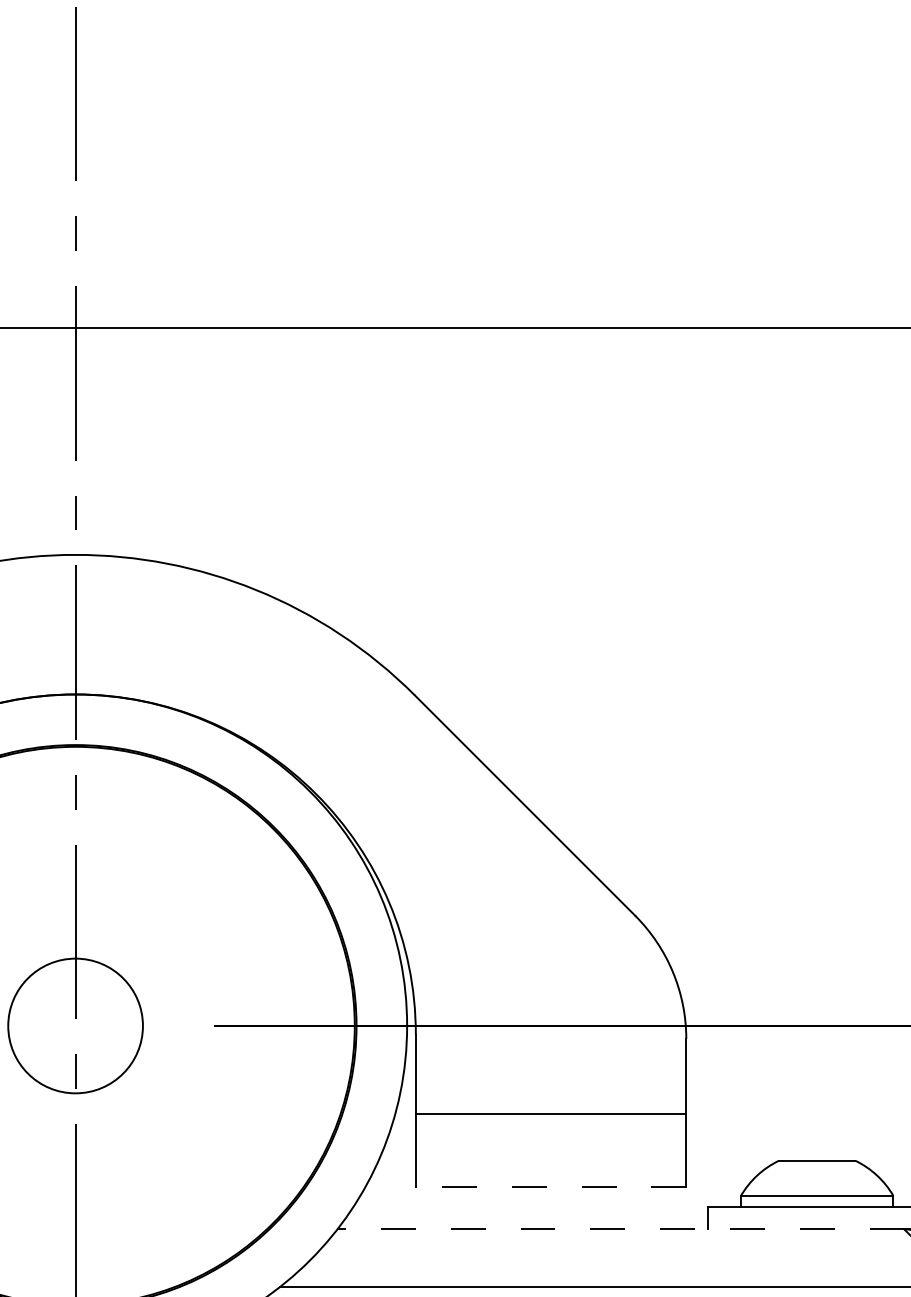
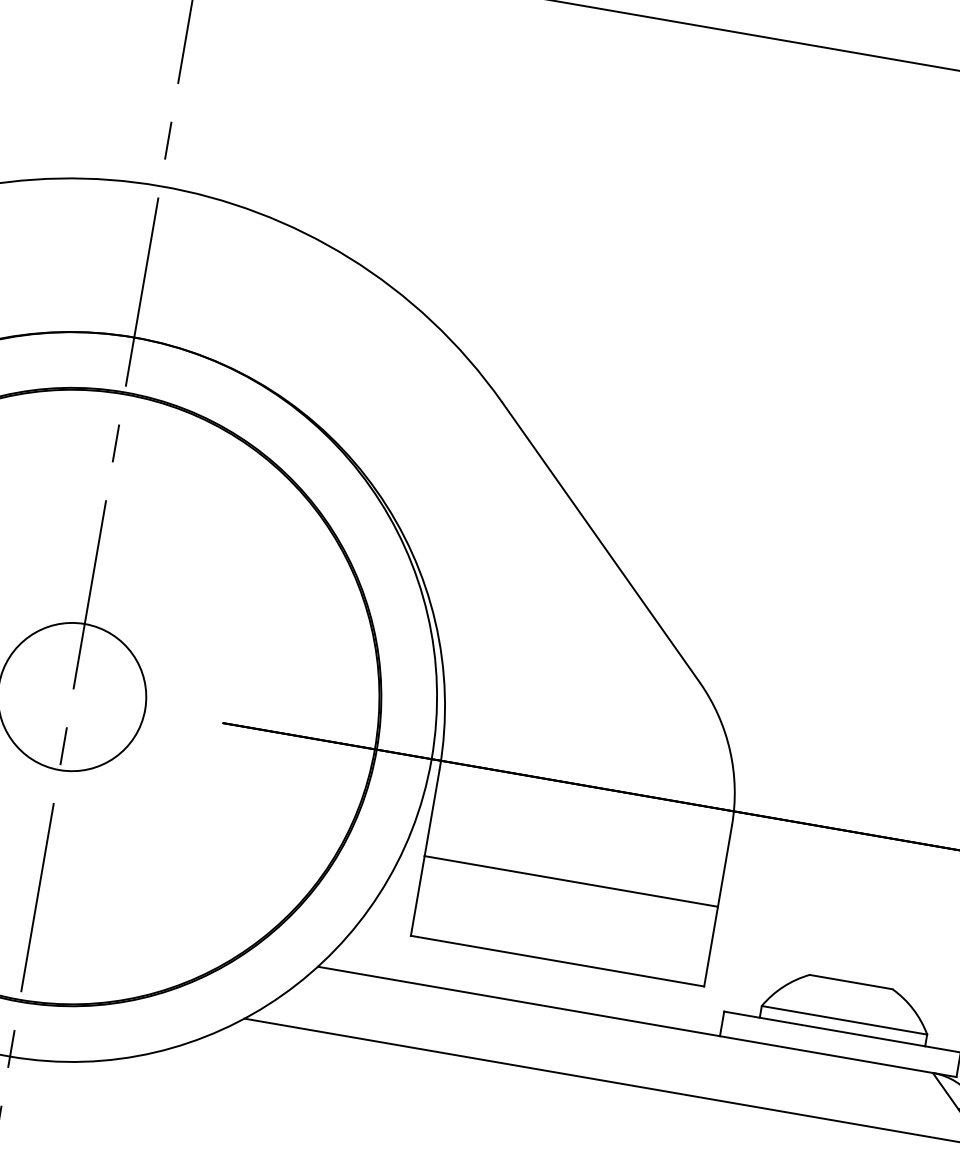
line: (550, 1187) -> (556, 961), dashed -> solid
line: (620, 1229) -> (624, 1019), dashed -> solid

